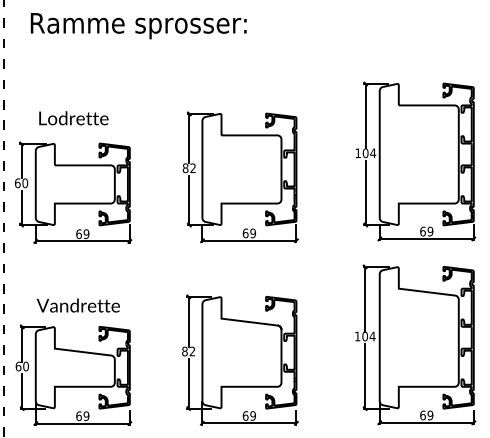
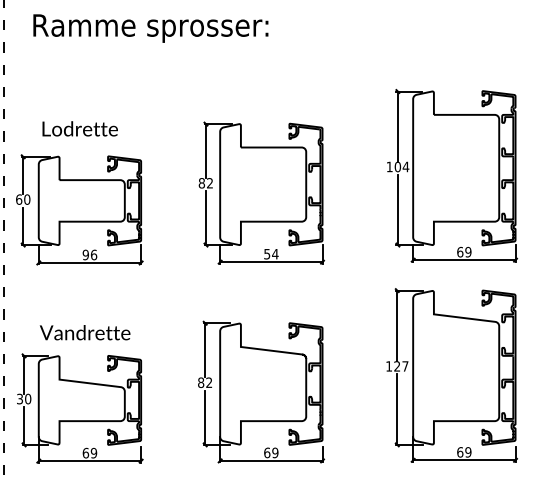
text: (249, 232) -> (271, 253), 69 -> 54
text: (82, 233) -> (89, 254), 69 -> 96
text: (369, 336) -> (401, 366), 104 -> 127
text: (18, 365) -> (19, 398), 60 -> 30

